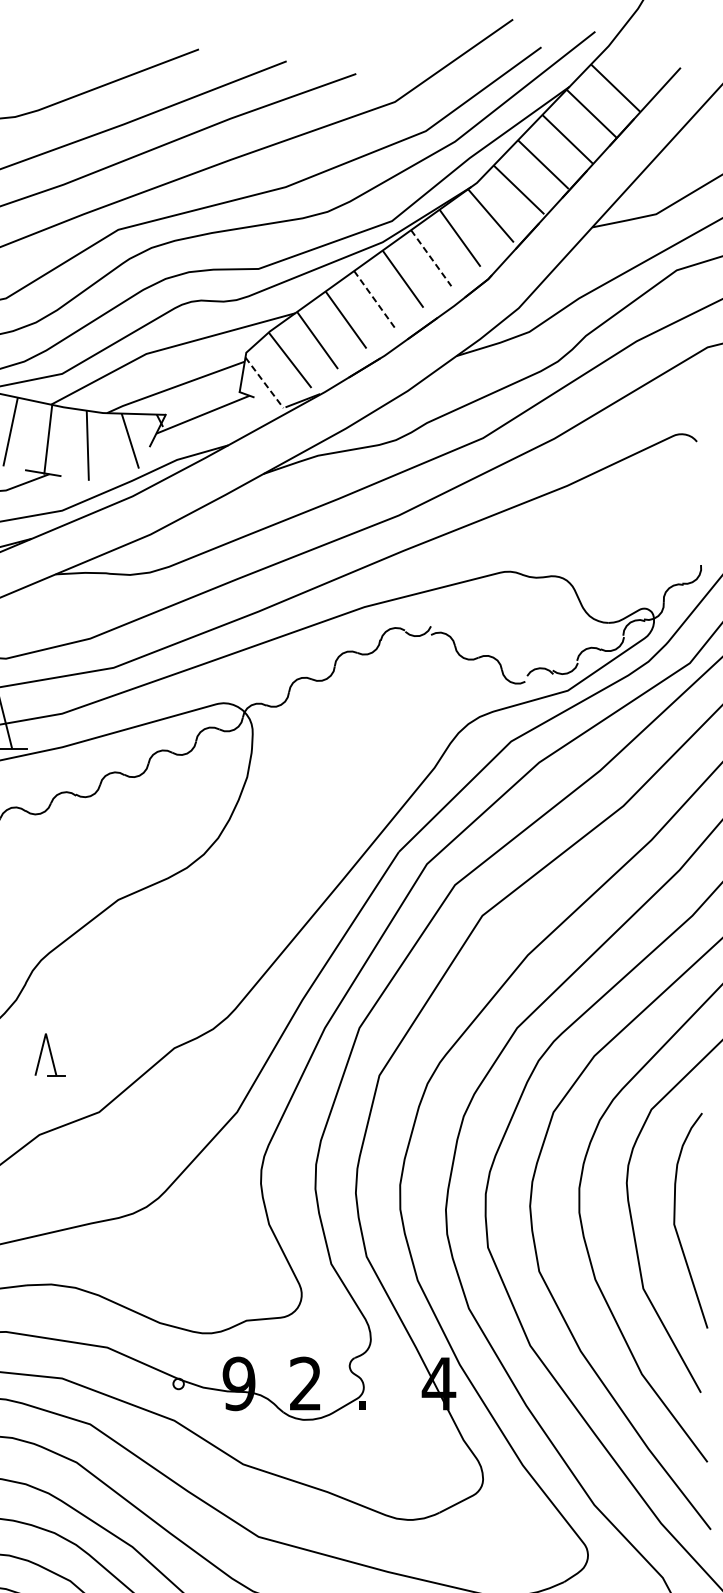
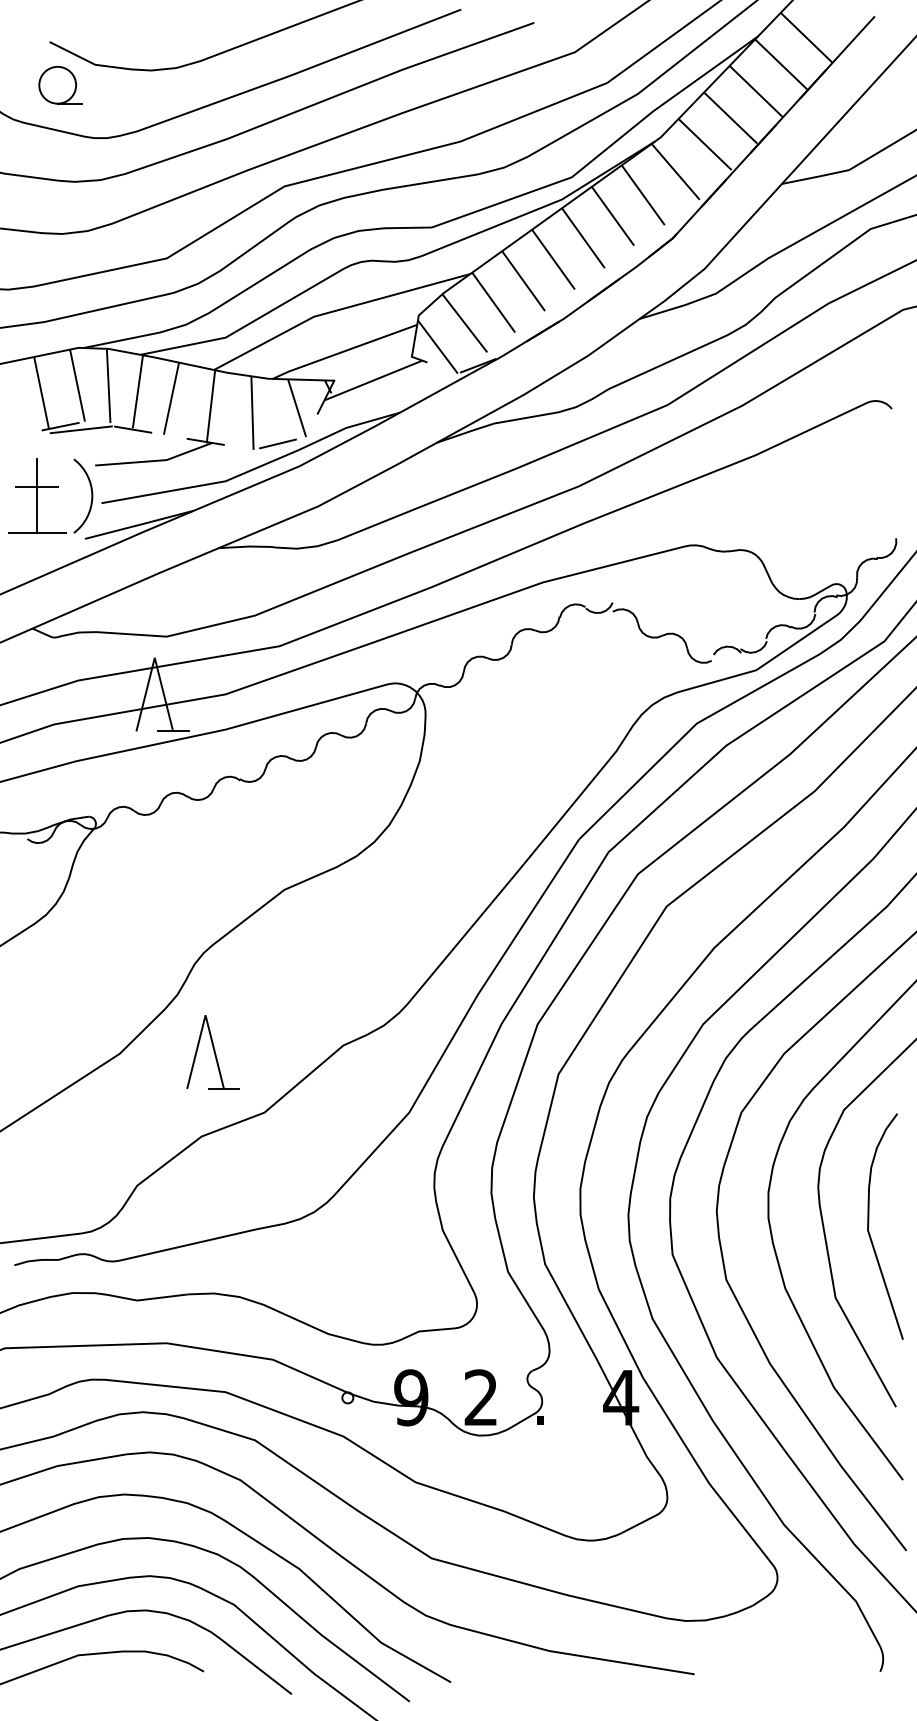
line: (431, 258) -> (613, 216), dashed -> solid
line: (374, 299) -> (553, 259), dashed -> solid
line: (265, 383) -> (438, 347), dashed -> solid
line: (111, 474) -> (277, 443), added
part: (49, 1054) -> (212, 1052), size x1.67

